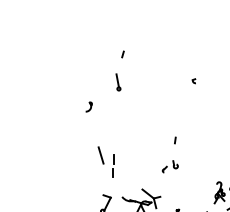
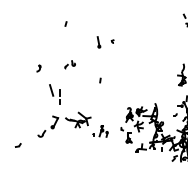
part: (117, 82) -> (98, 42), moved
part: (88, 106) -> (38, 68), moved
part: (169, 166) -> (69, 64), moved

